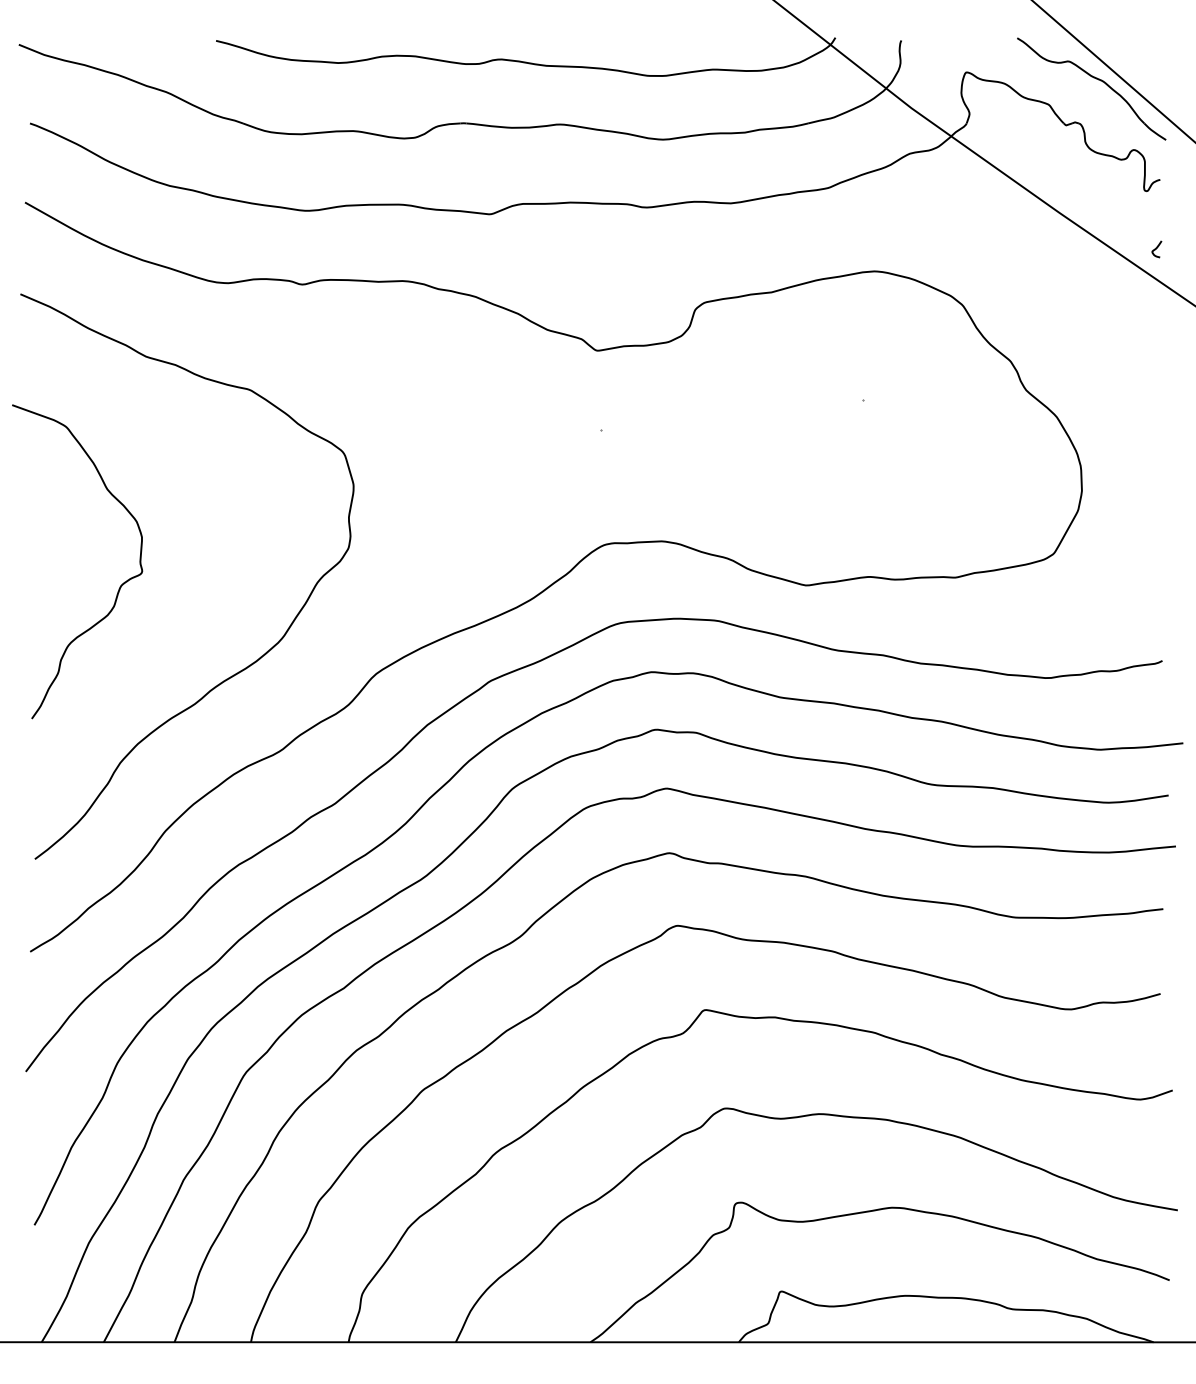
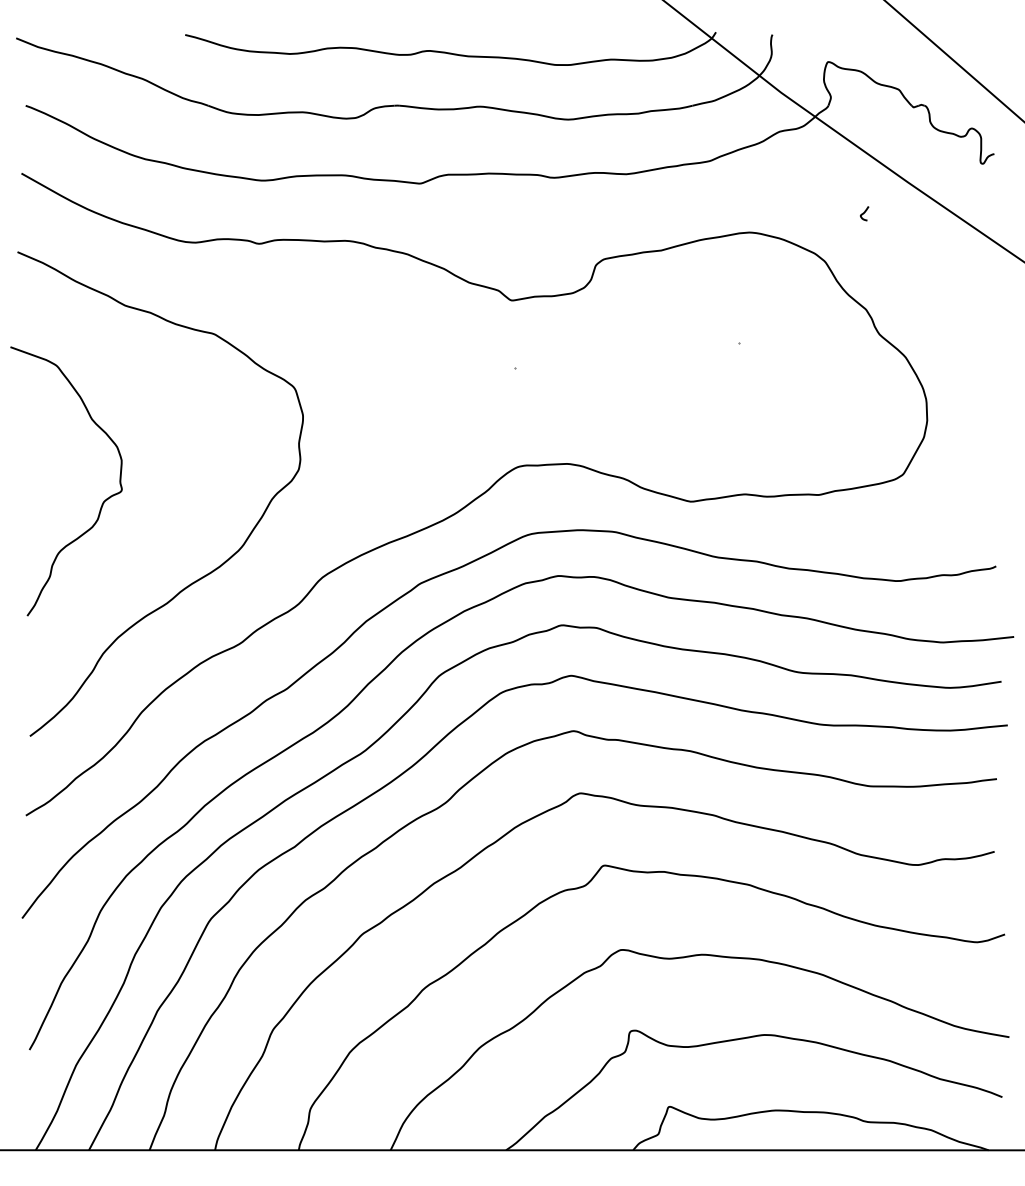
part: (1093, 78) -> (937, 67), removed
curve: (1156, 249) -> (864, 213), moved

